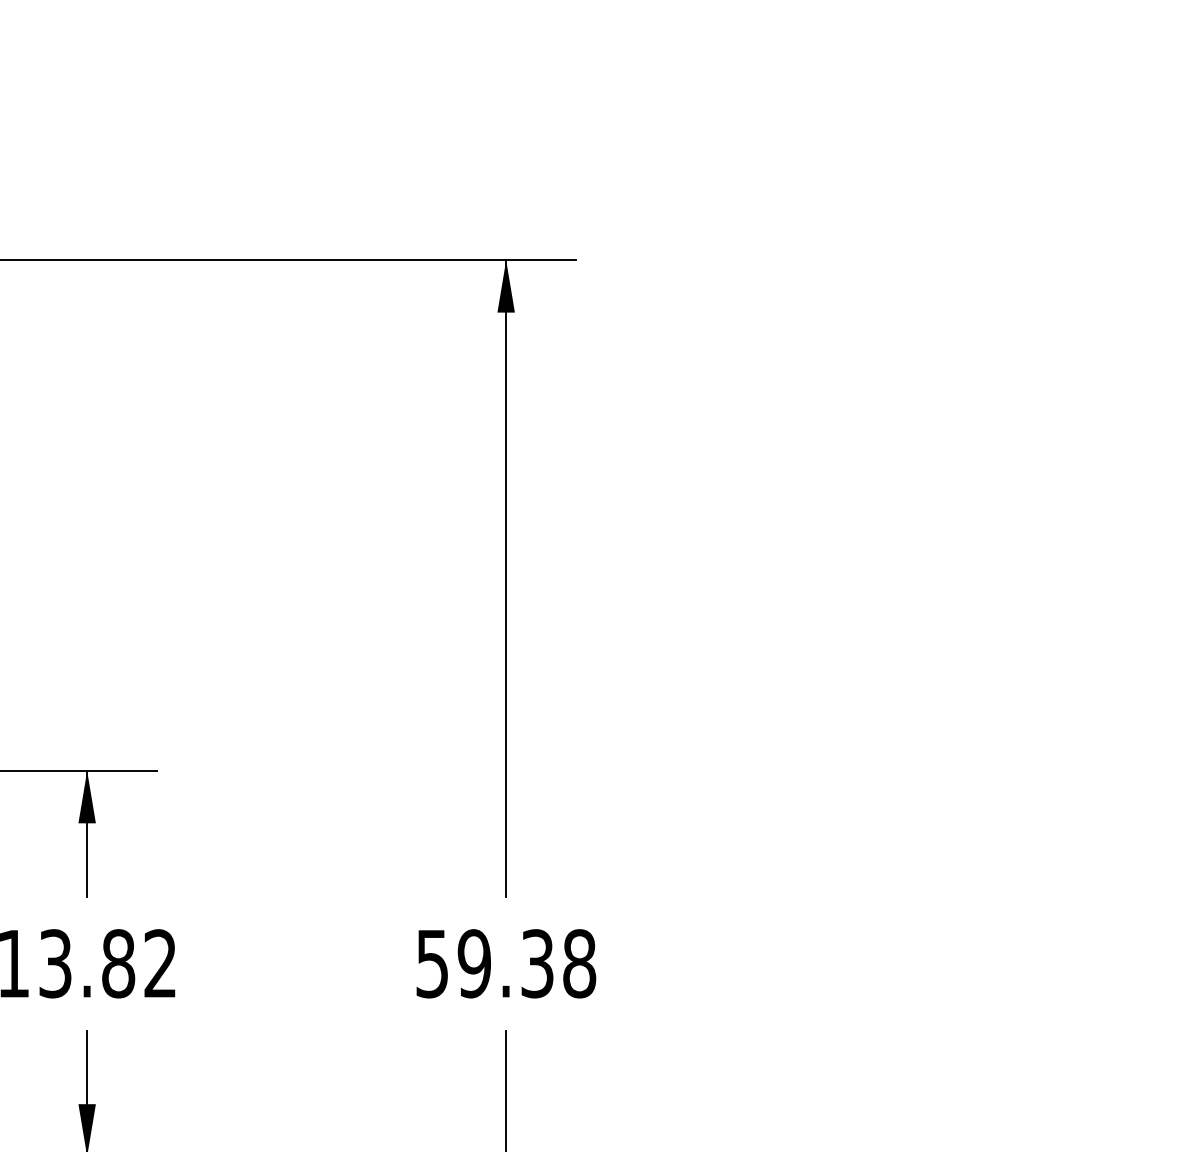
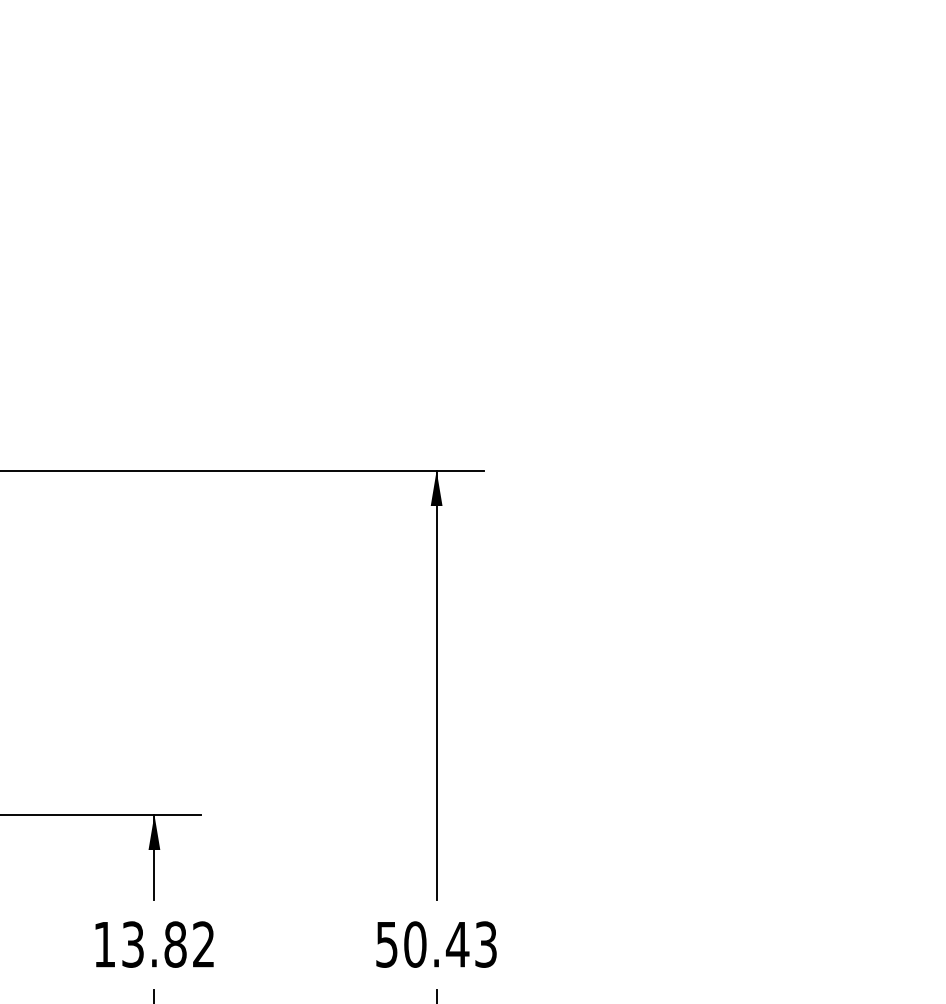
text: (526, 963) -> (450, 944), 59.38 -> 50.43

